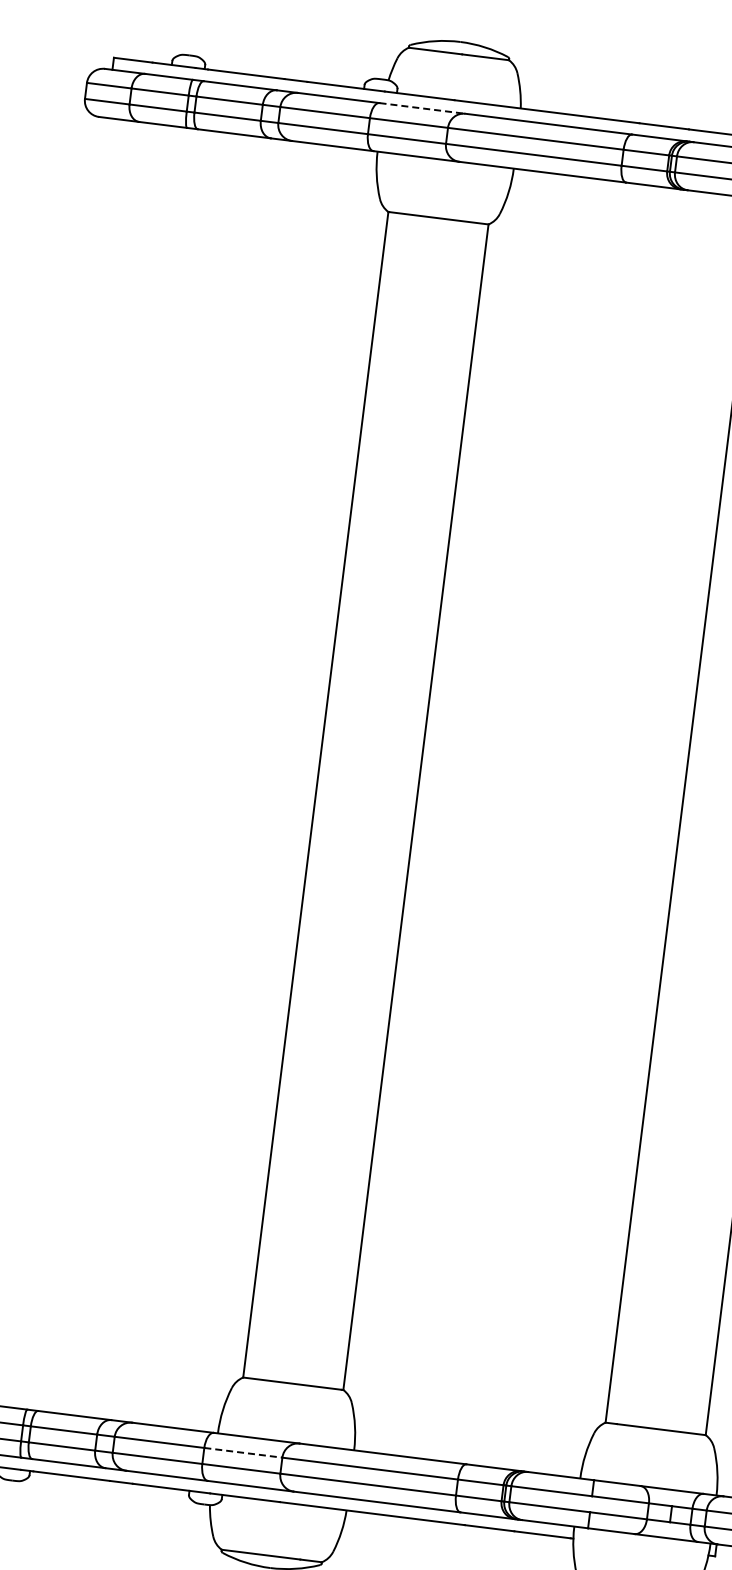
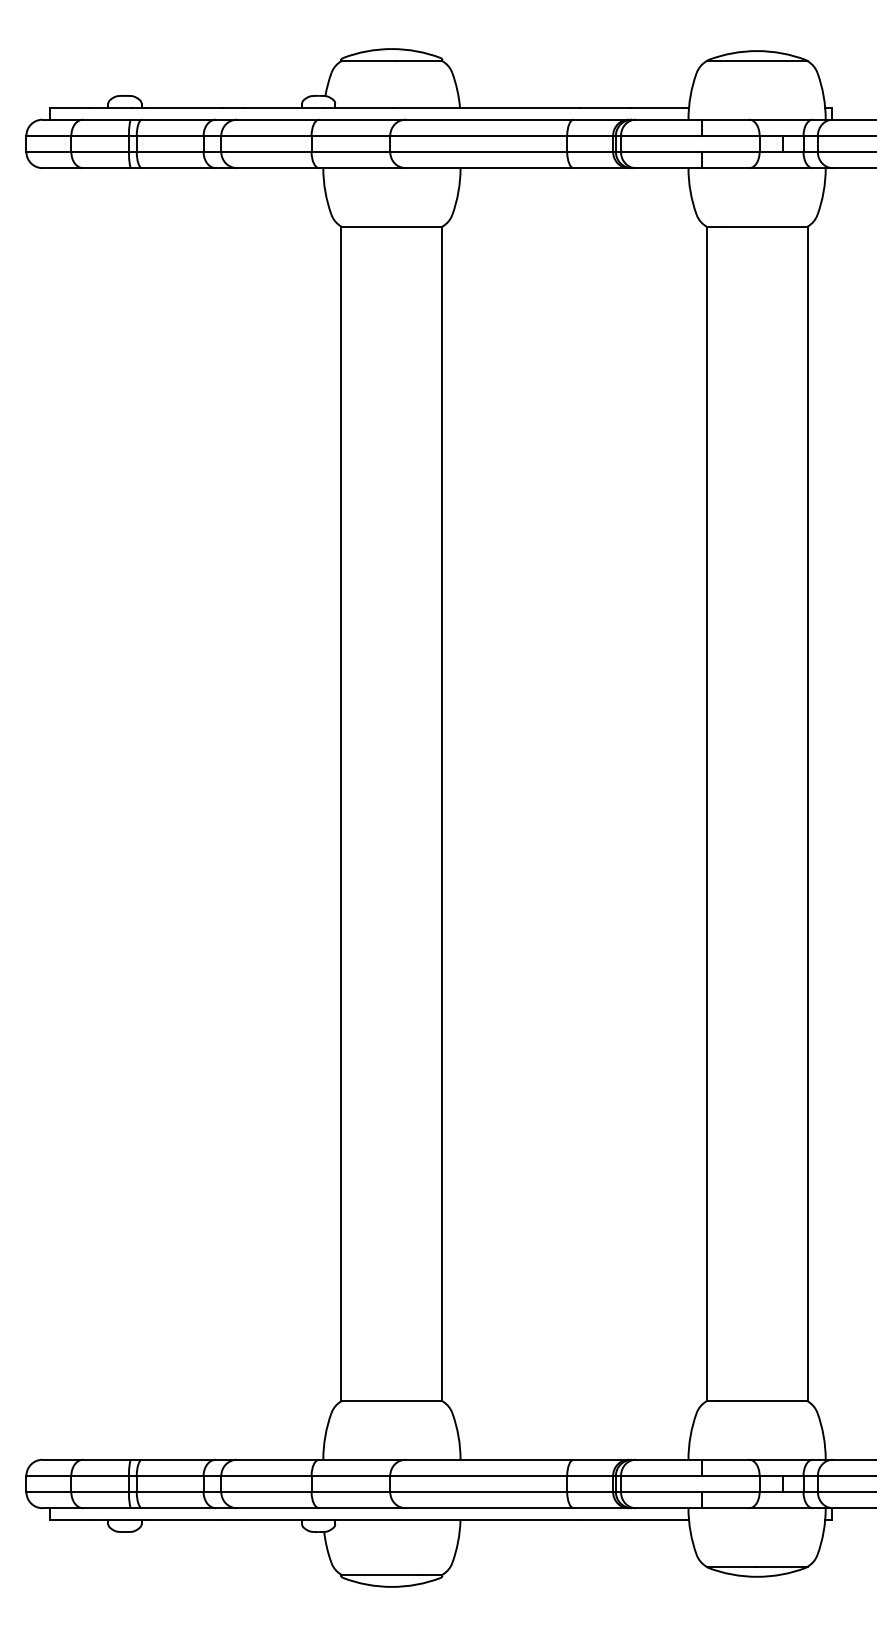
line: (422, 108) -> (362, 119), dashed -> solid
line: (243, 1452) -> (351, 1475), dashed -> solid

